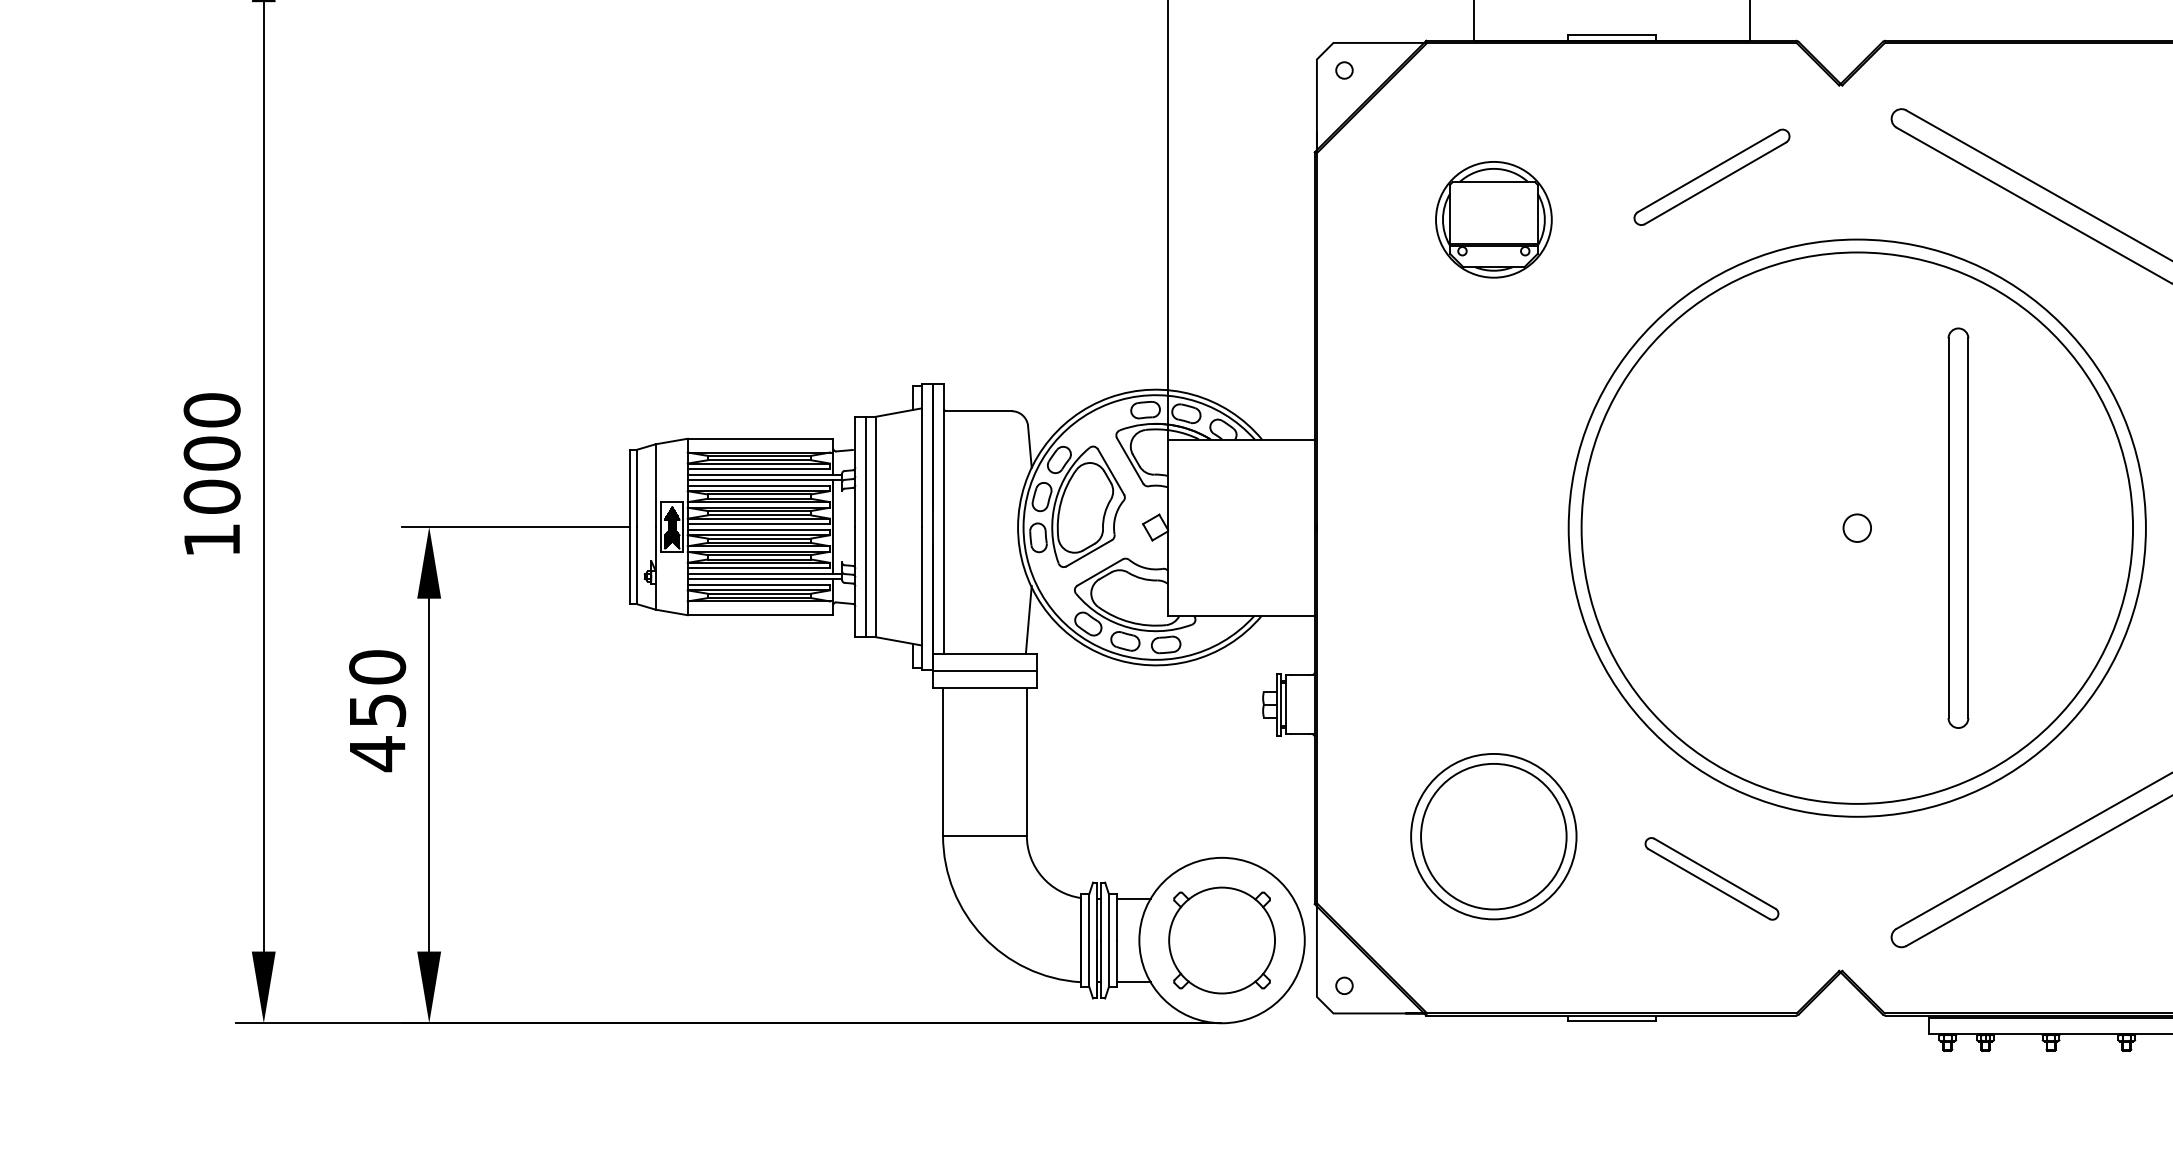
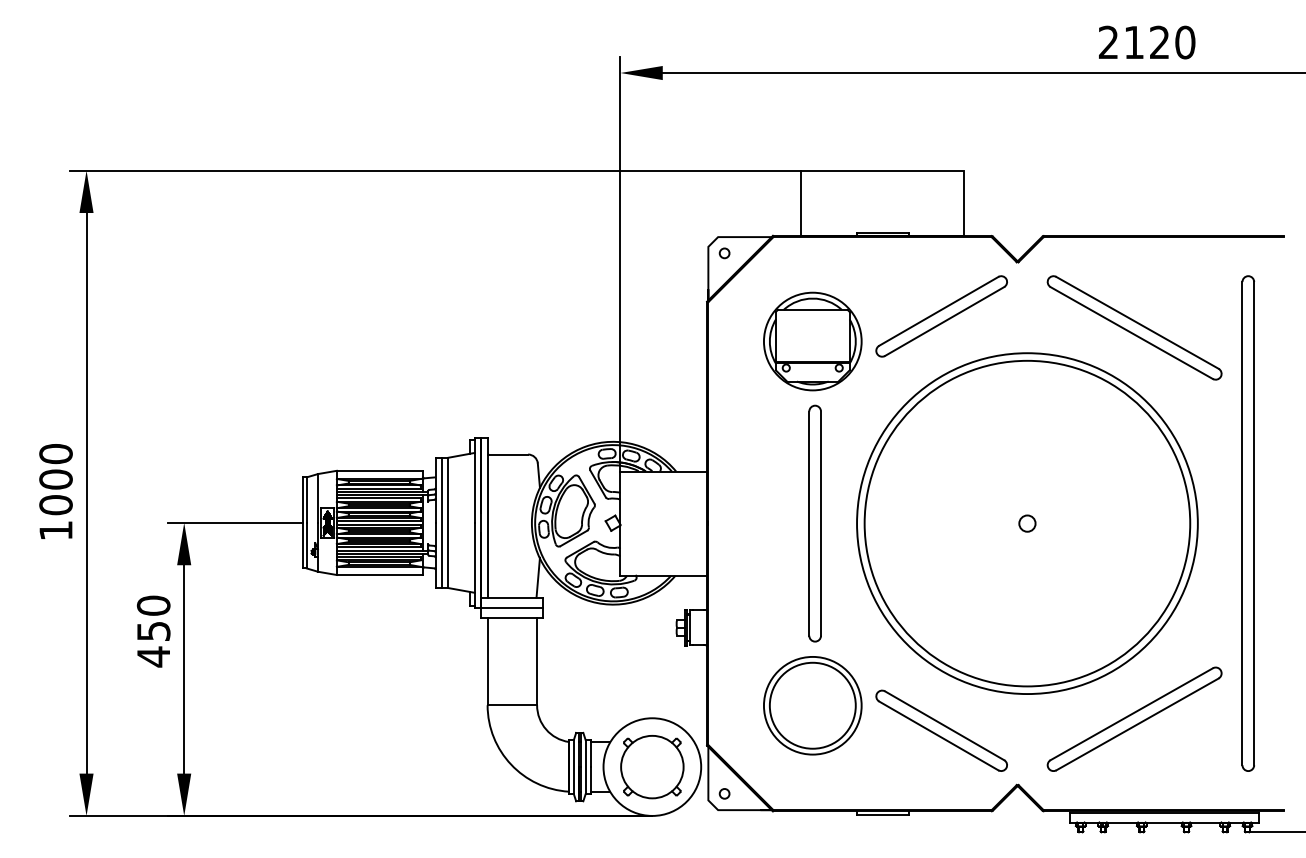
part: (1711, 177) -> (941, 316), size x1.43
part: (1493, 219) -> (812, 341), size x1.43
part: (1957, 527) -> (814, 523), moved
part: (1711, 878) -> (941, 730), size x1.67

